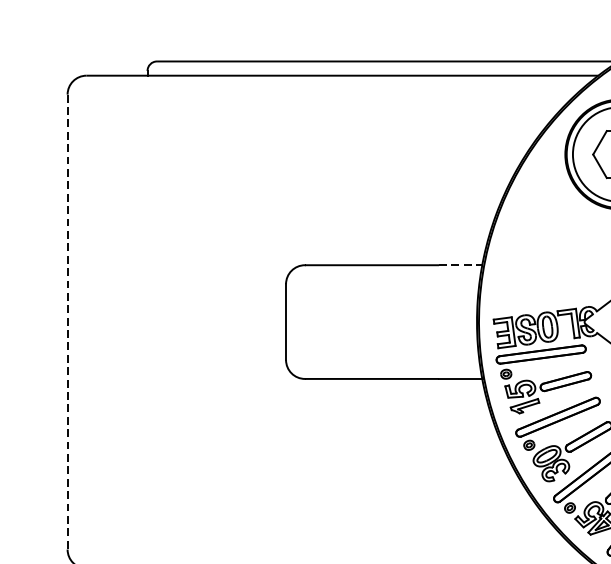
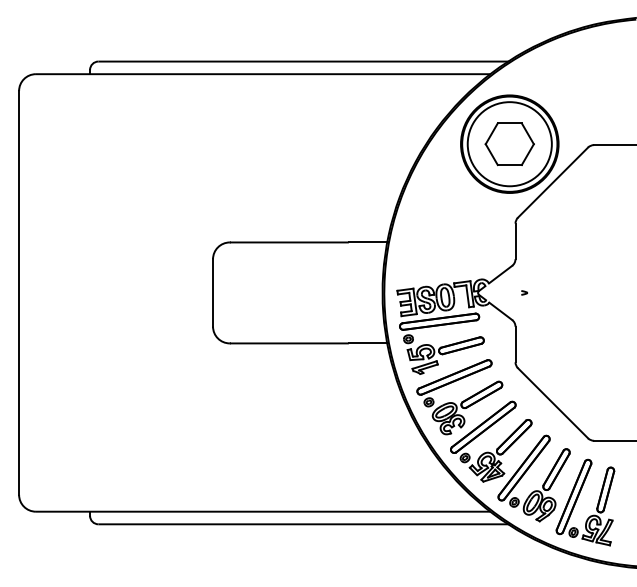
line: (461, 265) -> (368, 242), dashed -> solid
line: (68, 321) -> (19, 292), dashed -> solid

